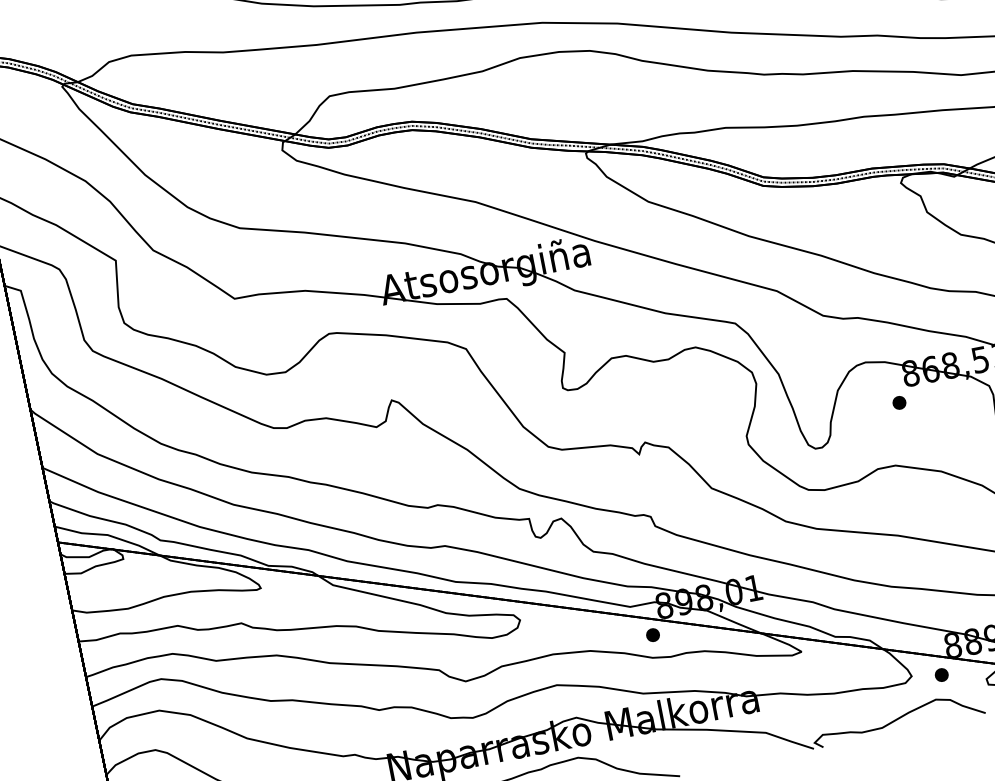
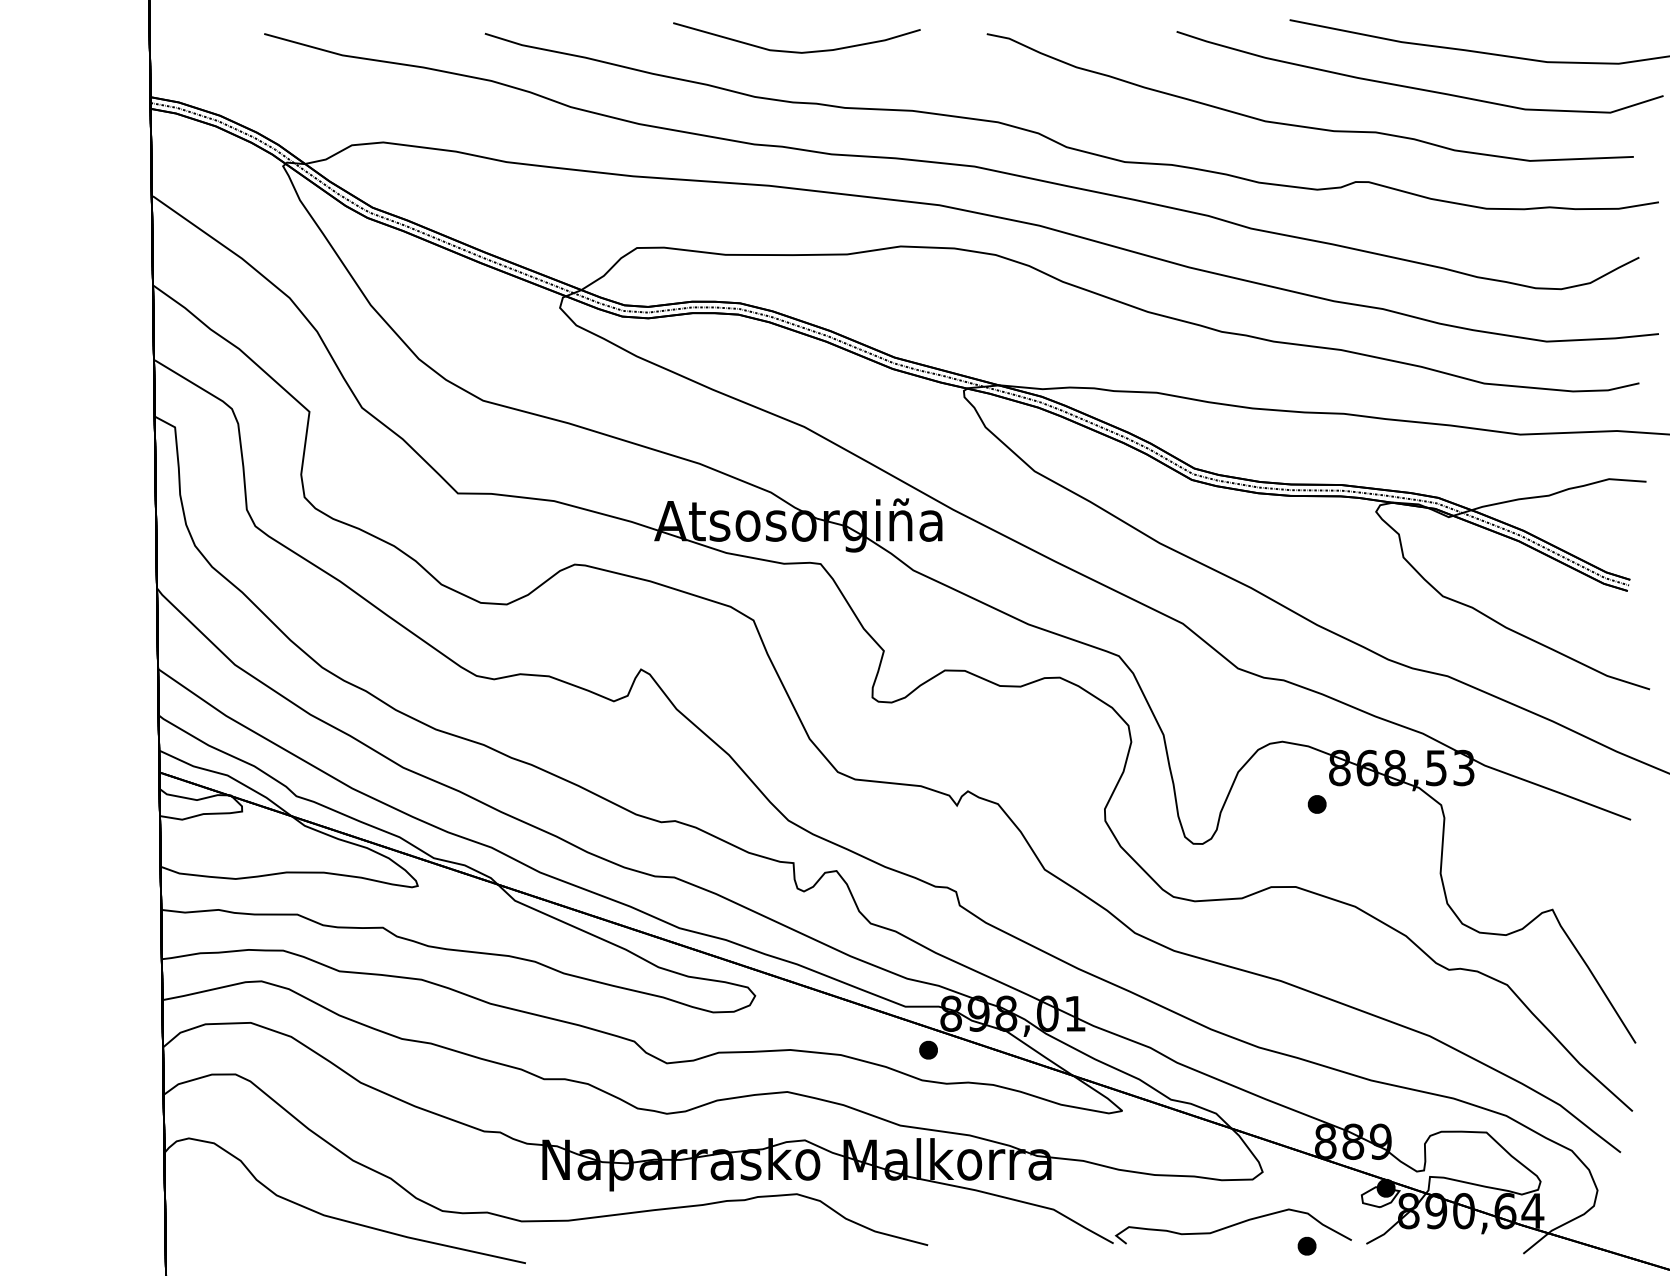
part: (941, 674) -> (1306, 1245), moved

